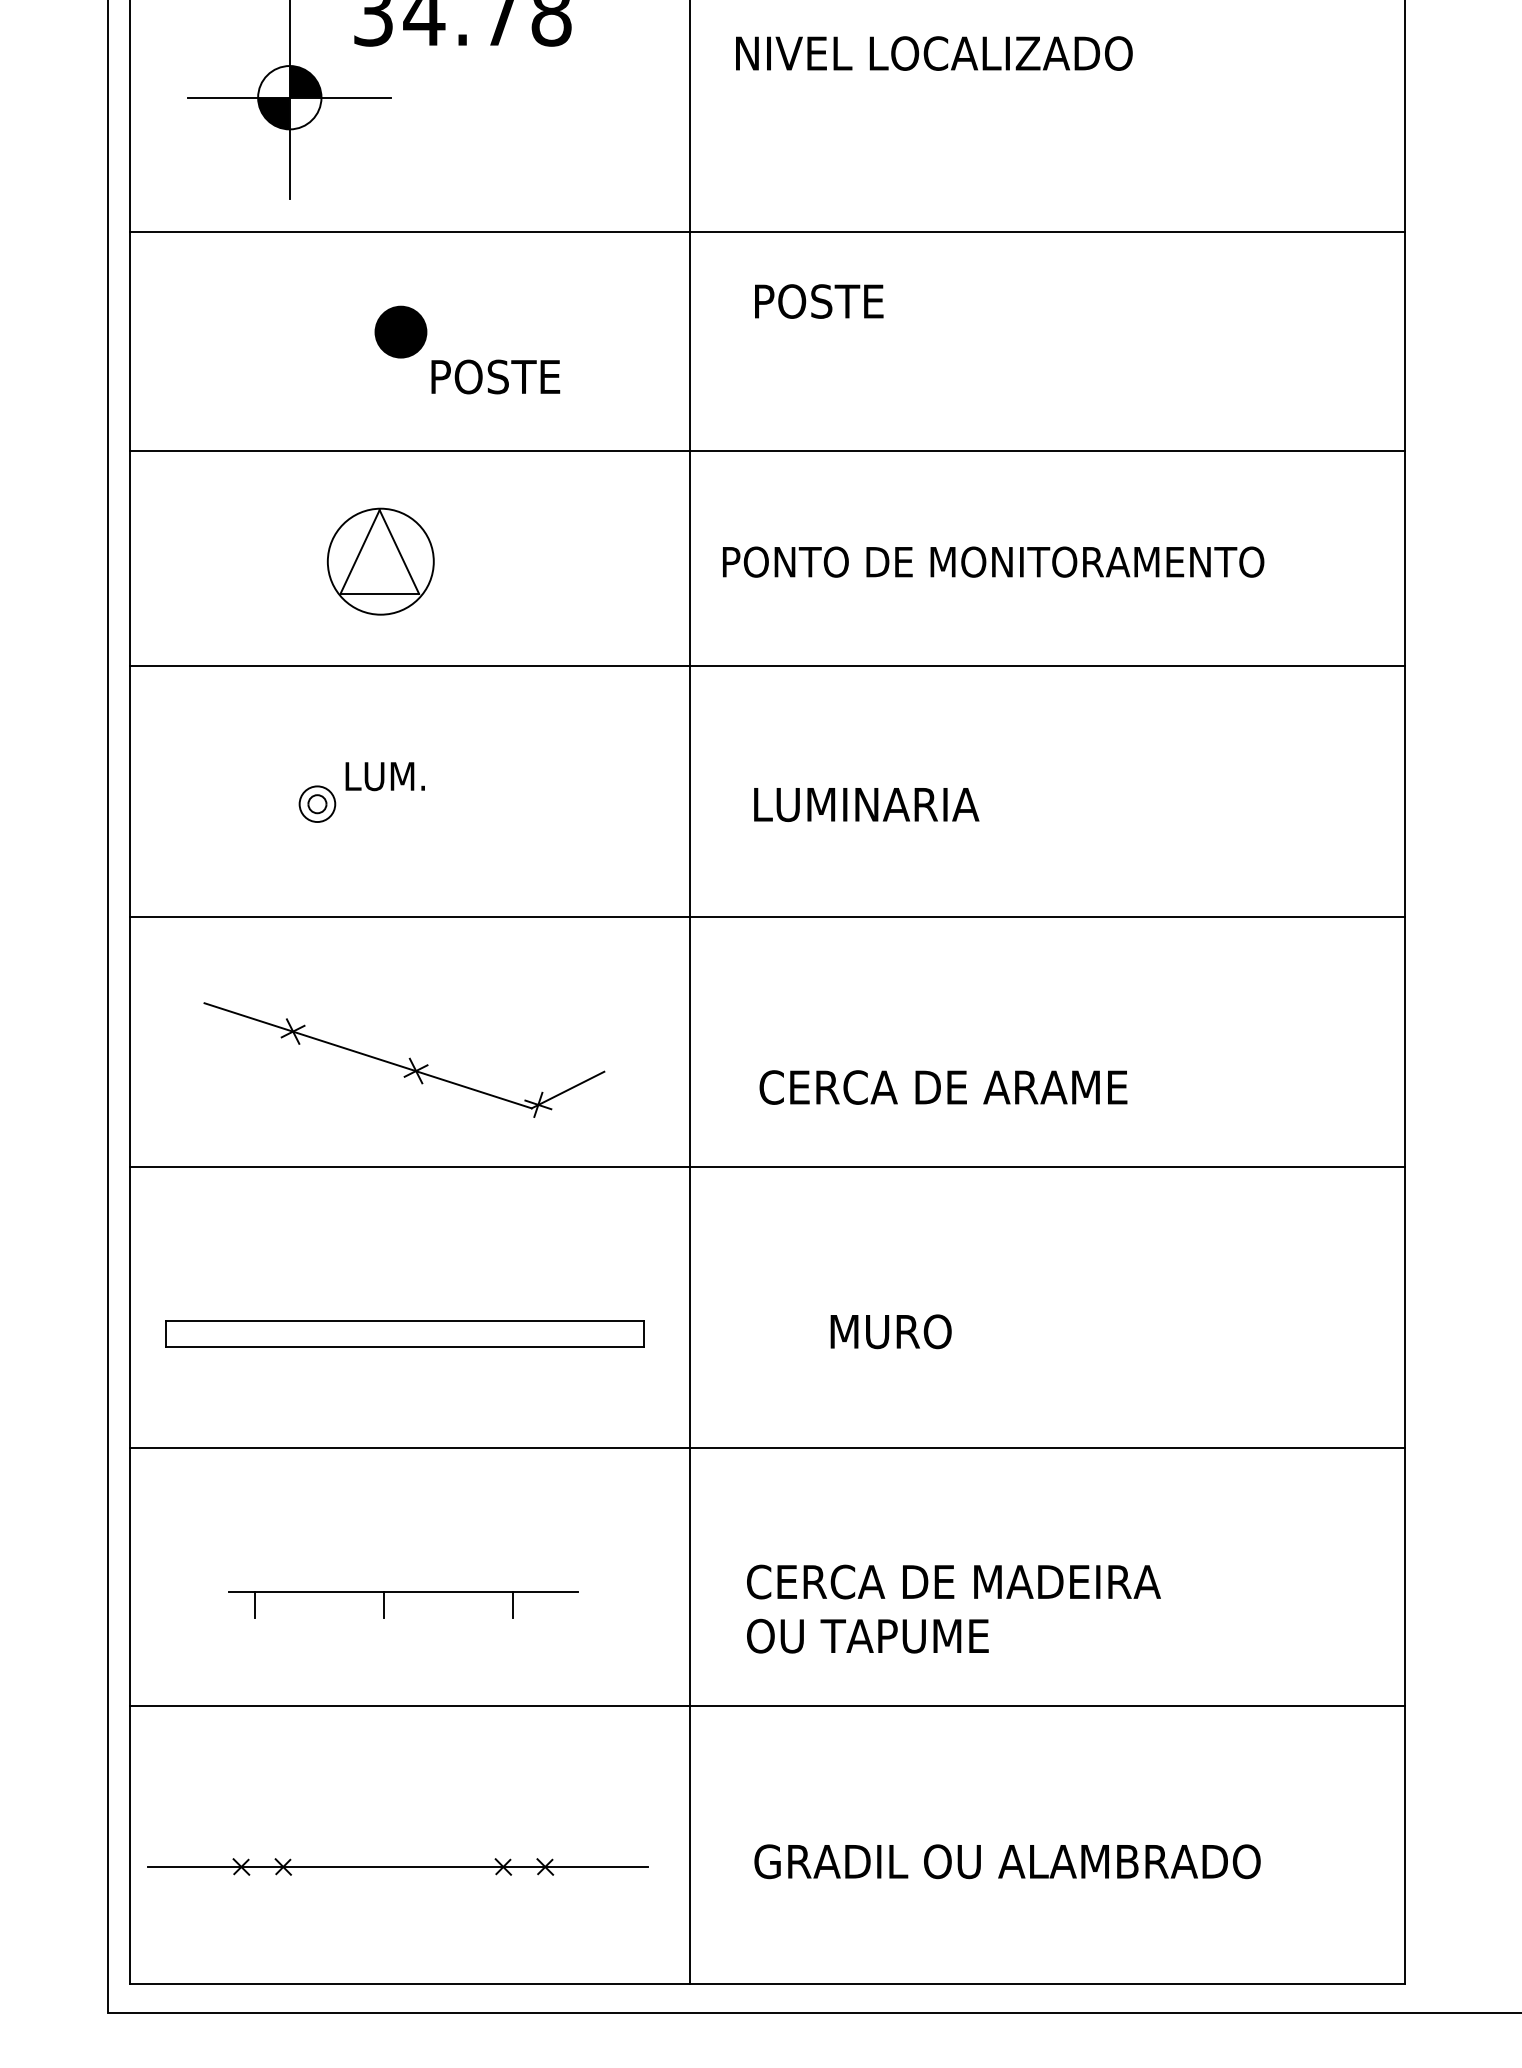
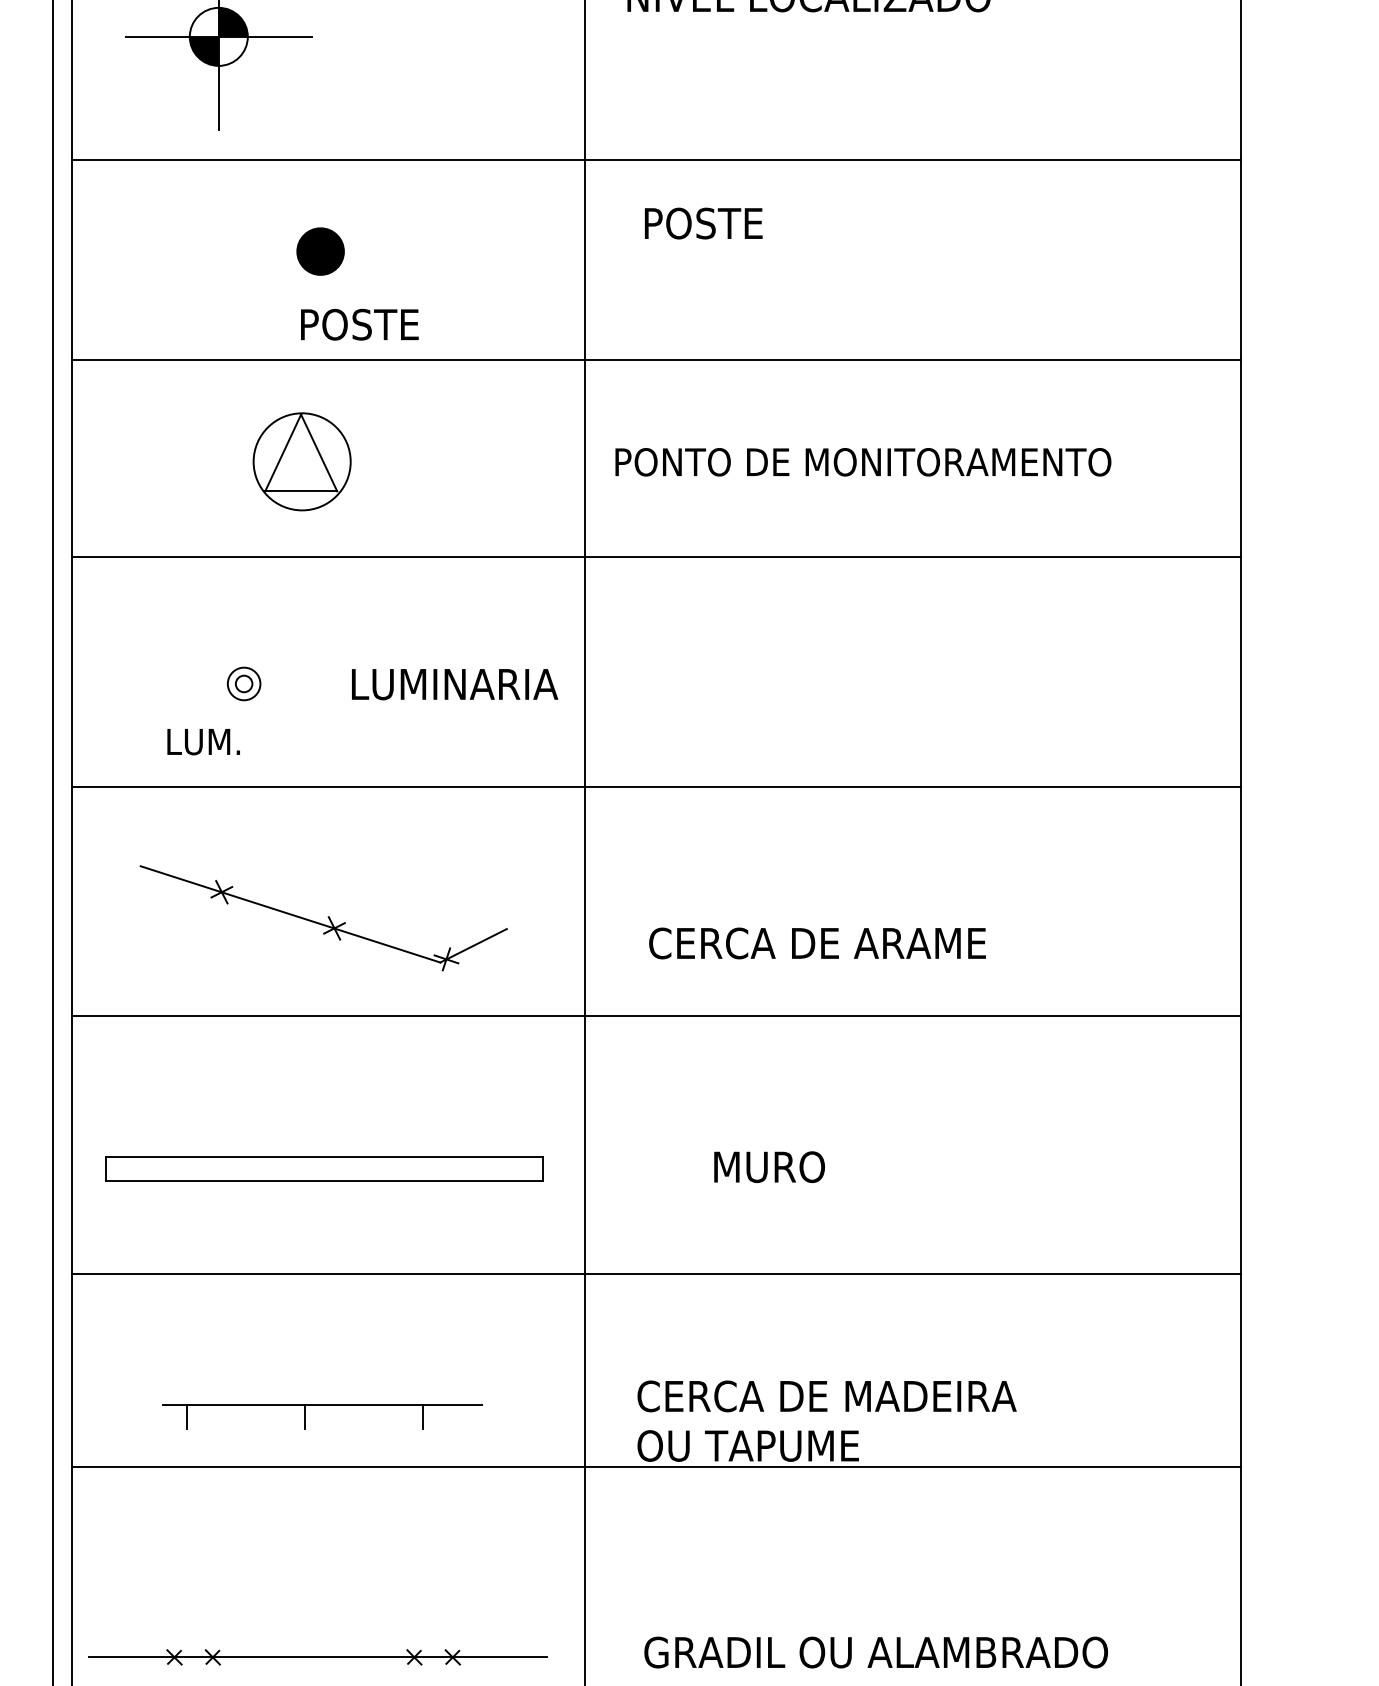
text: (495, 376) -> (359, 324), moved
text: (384, 776) -> (202, 741), moved
text: (866, 804) -> (454, 684), moved
line: (767, 1706) -> (656, 1467), moved

